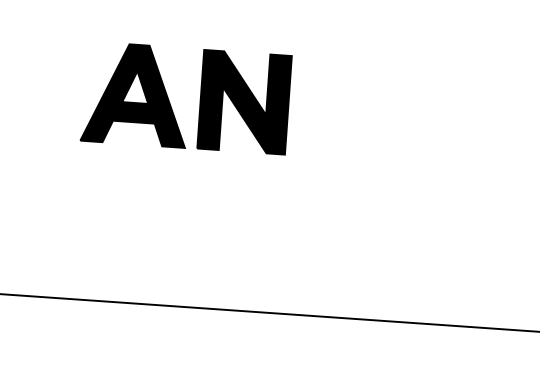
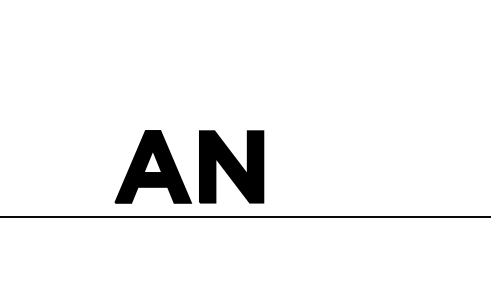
part: (200, 98) -> (199, 166), moved

